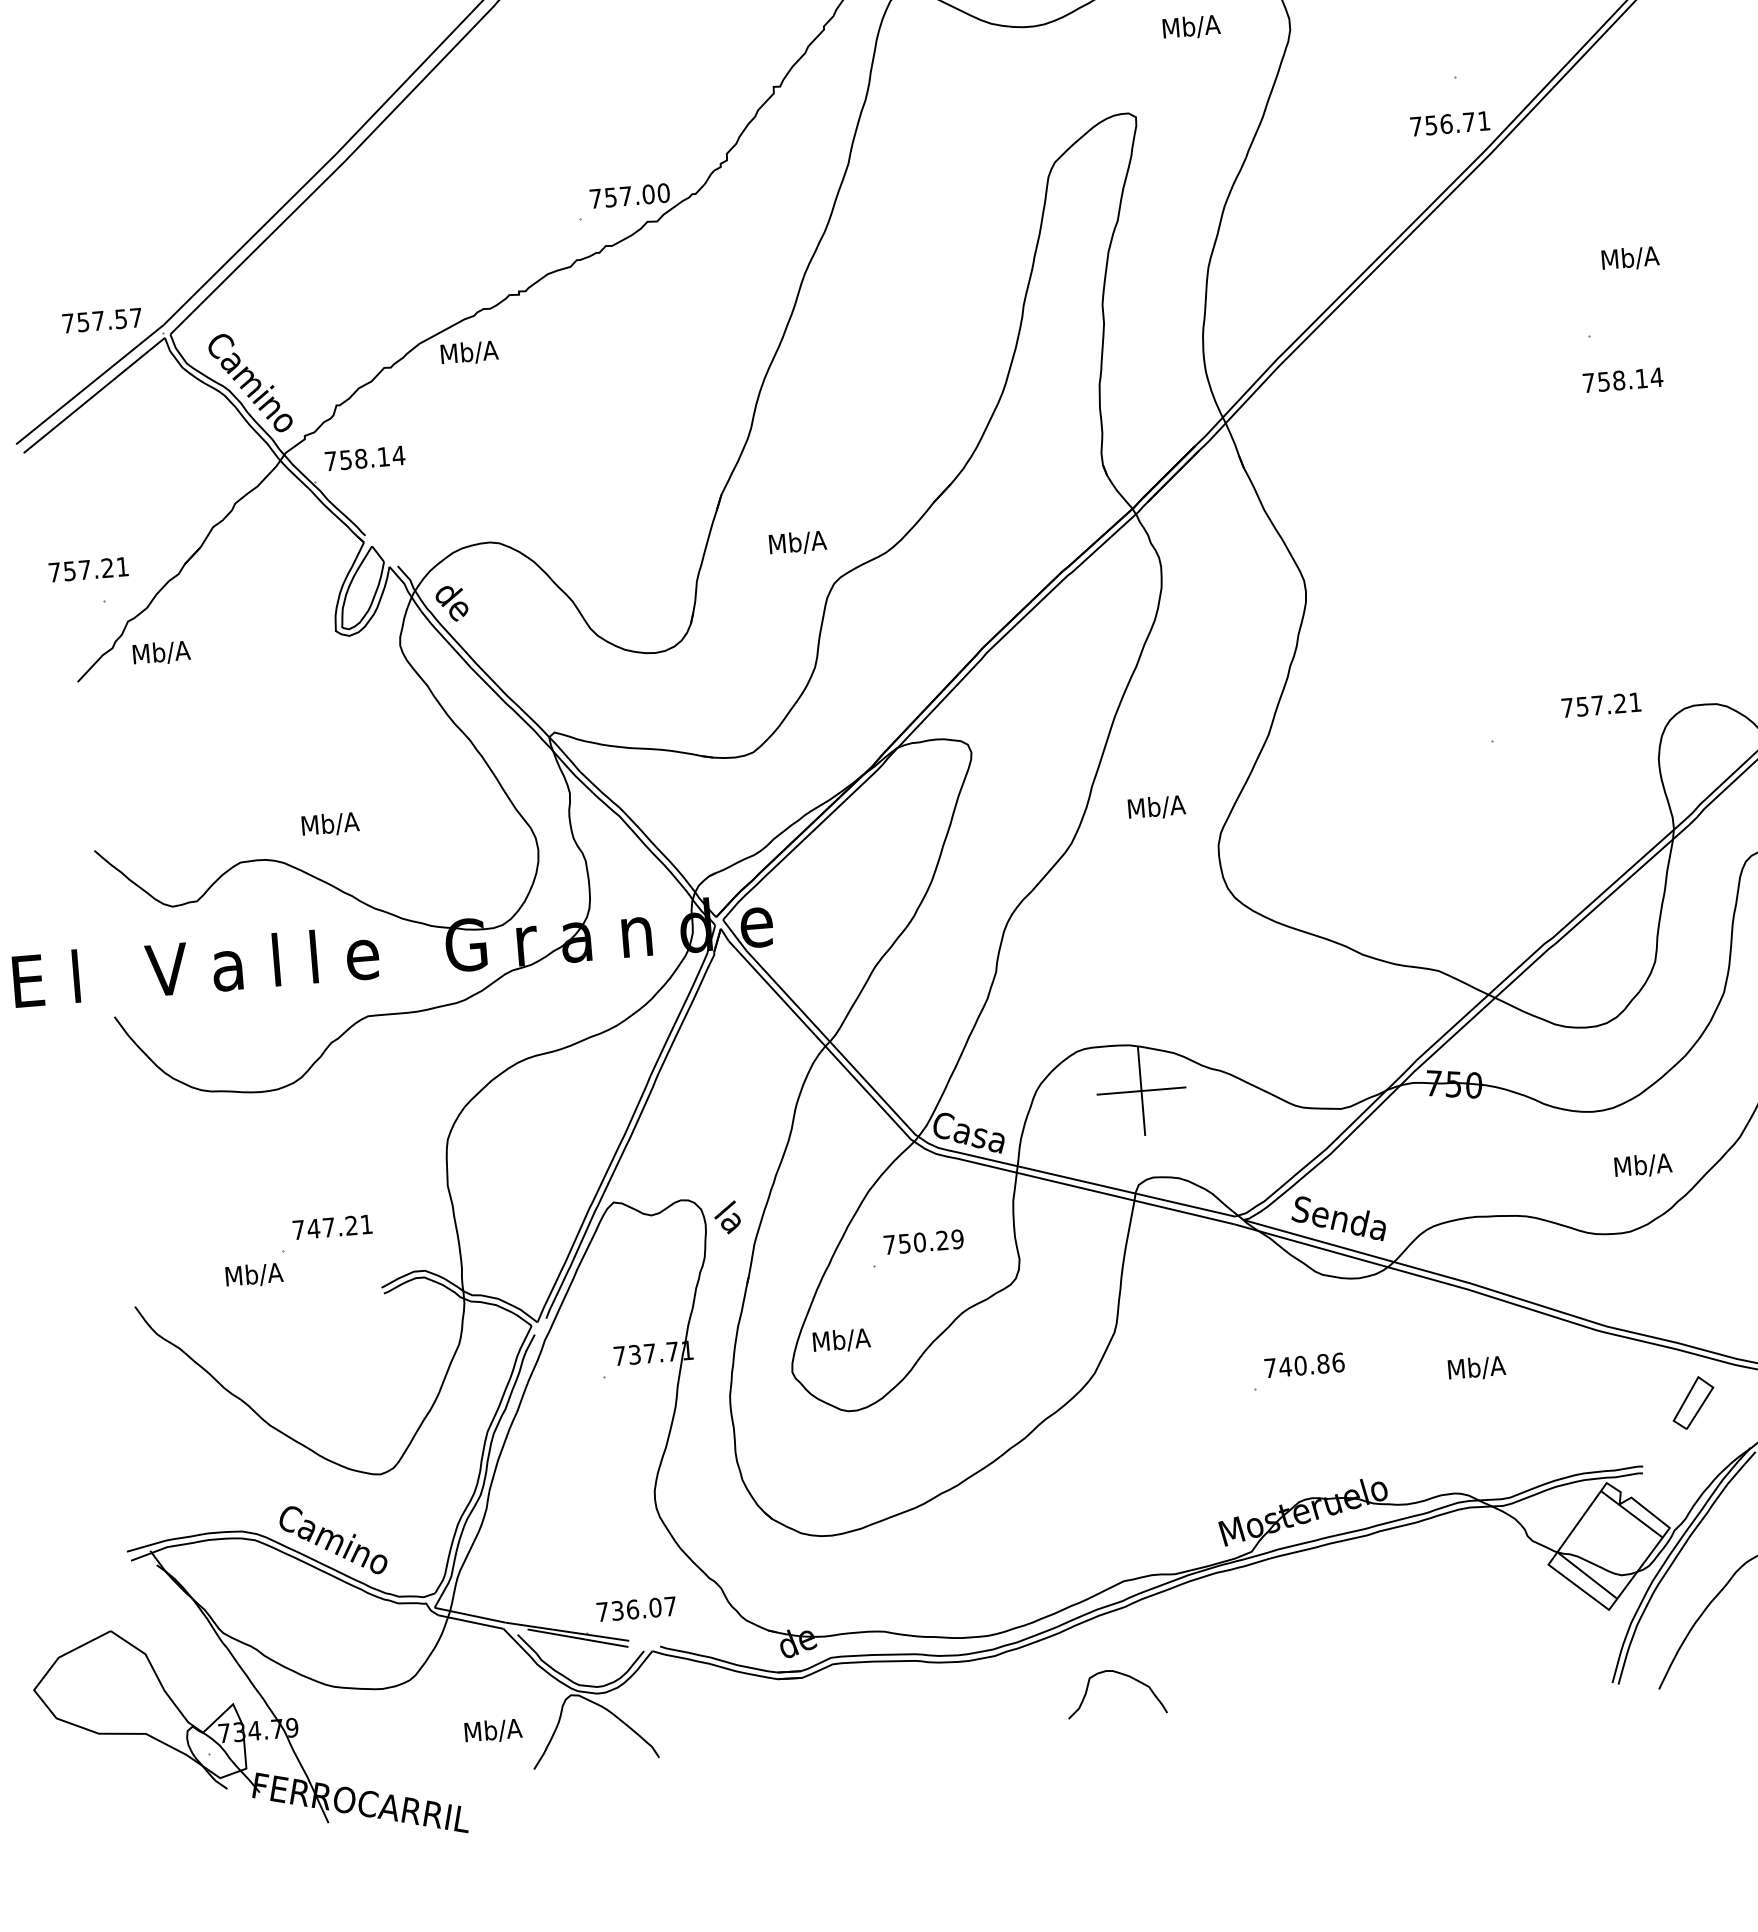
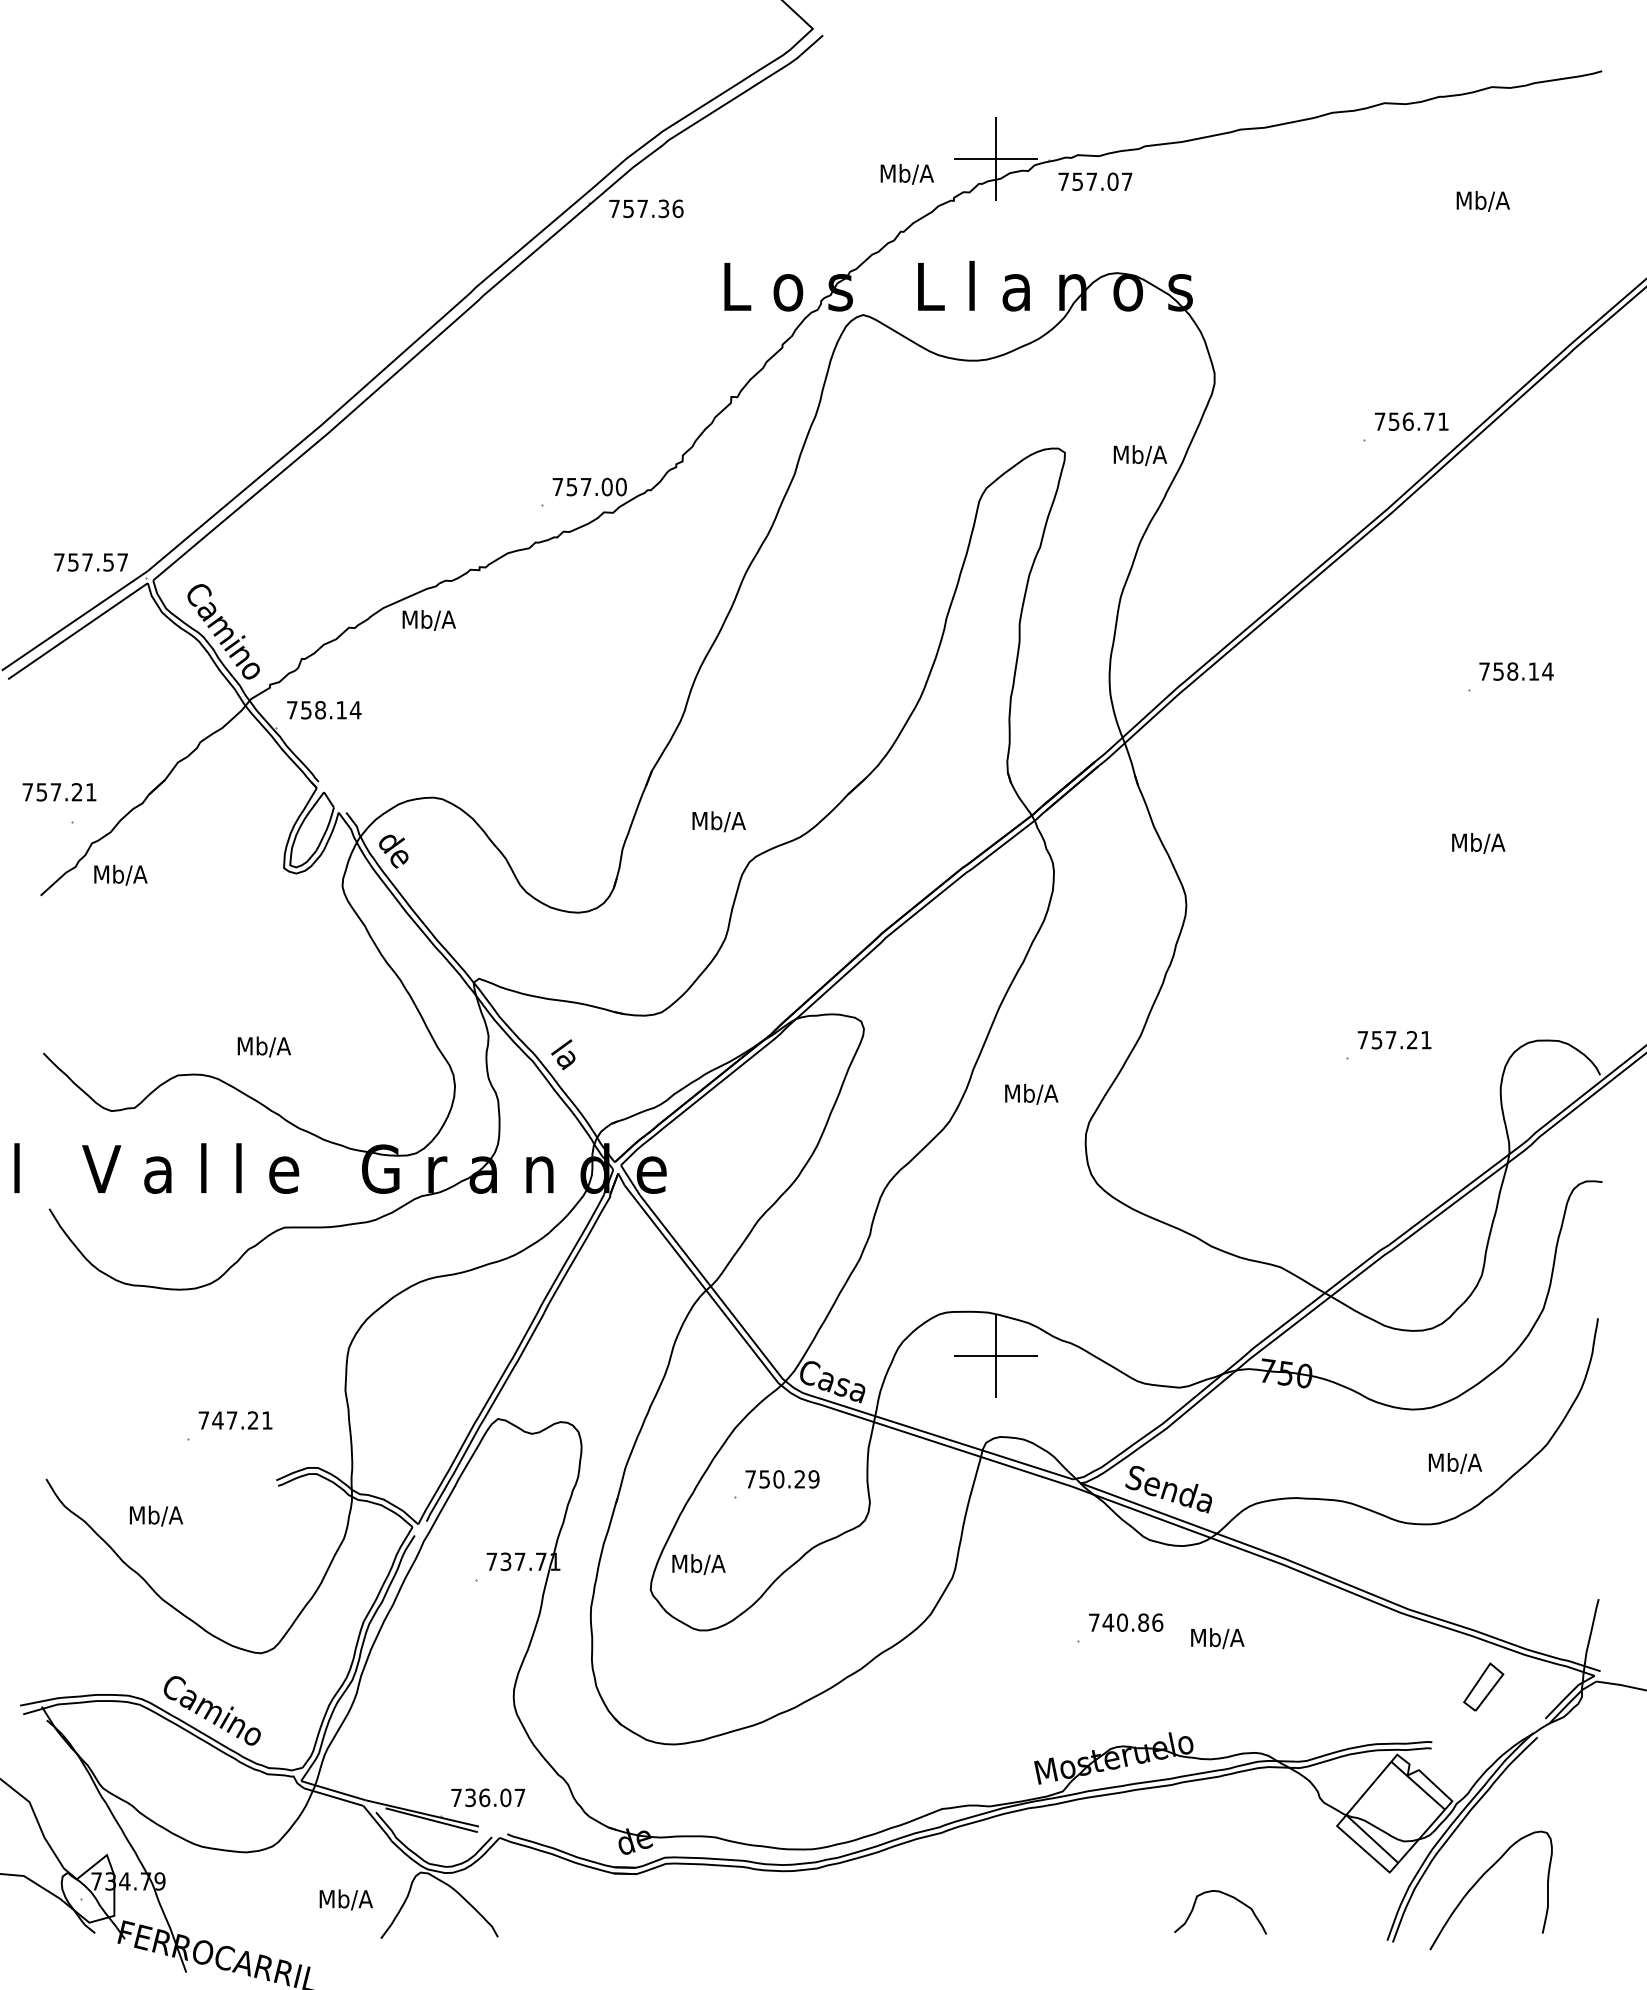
text: (1191, 27) -> (1140, 455), moved
text: (1449, 123) -> (1411, 421), moved
text: (1630, 258) -> (1478, 843), moved
text: (1623, 380) -> (1516, 671), moved
text: (1601, 705) -> (1394, 1040), moved
text: (727, 1217) -> (563, 1054), moved
text: (254, 1274) -> (156, 1515), moved
text: (1476, 1368) -> (1217, 1638), moved
curve: (1123, 1675) -> (1228, 1896), moved

